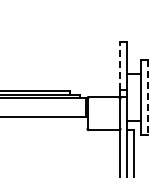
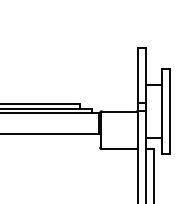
line: (120, 65) -> (138, 75), dashed -> solid
line: (148, 97) -> (170, 111), dashed -> solid

